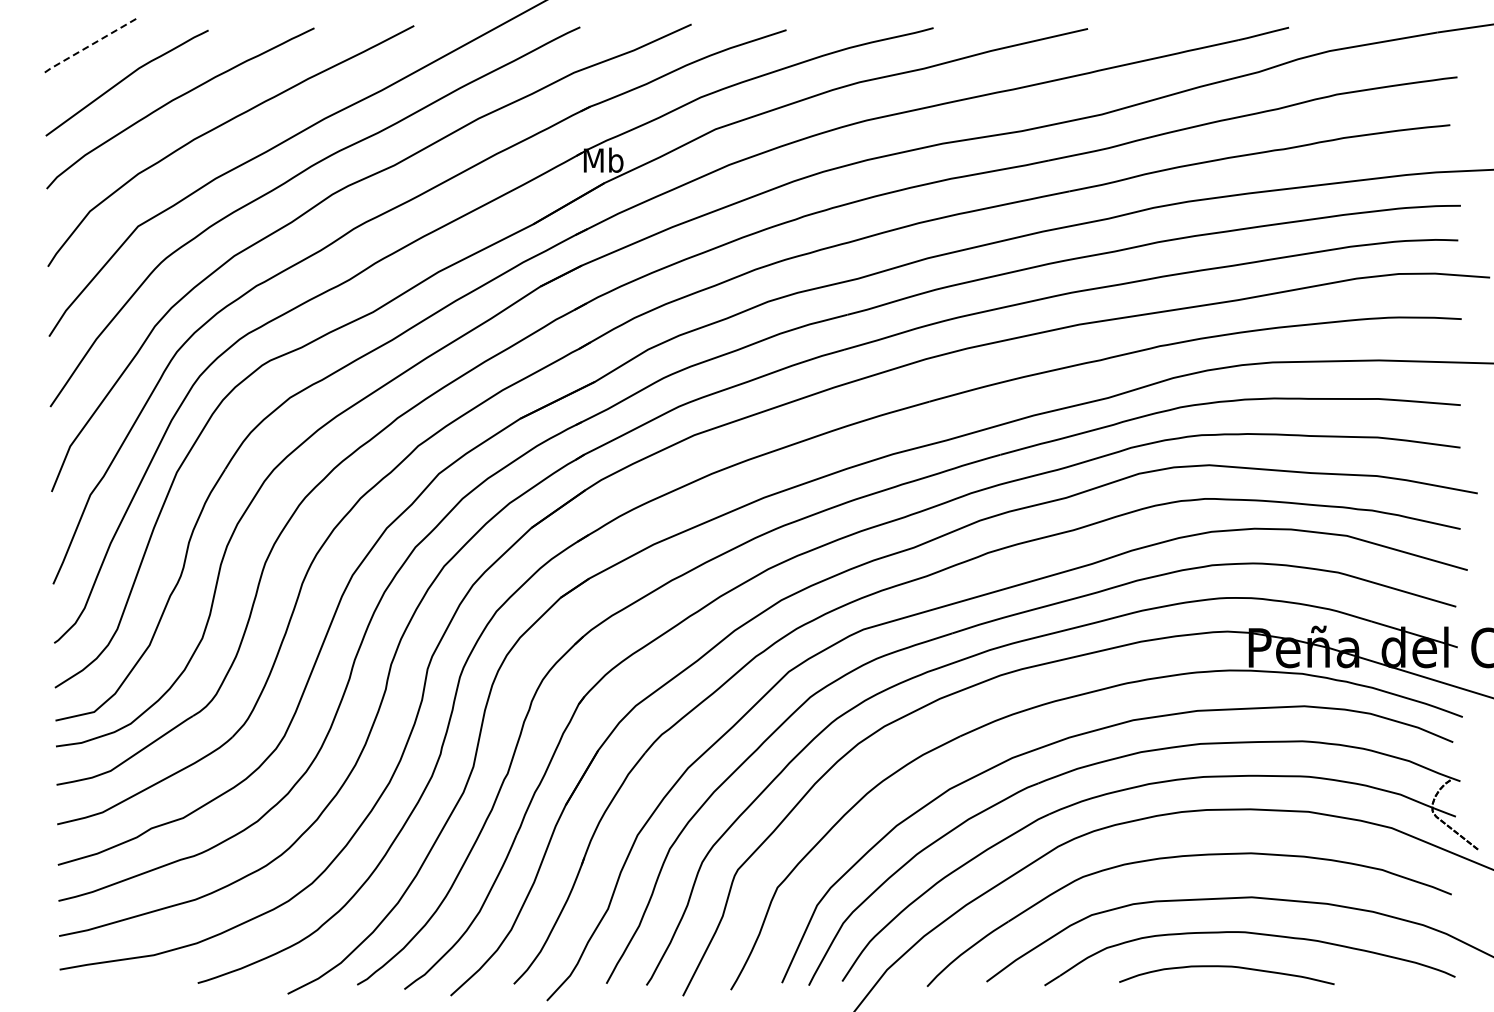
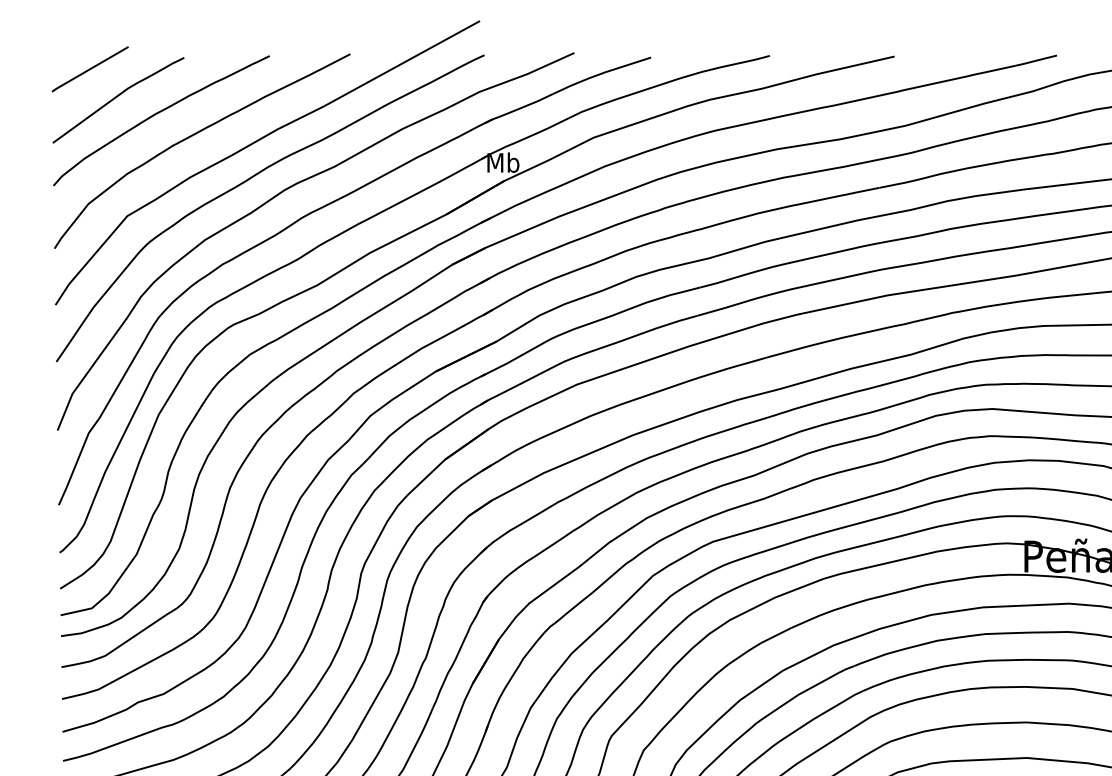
line: (91, 44) -> (89, 69), dashed -> solid

